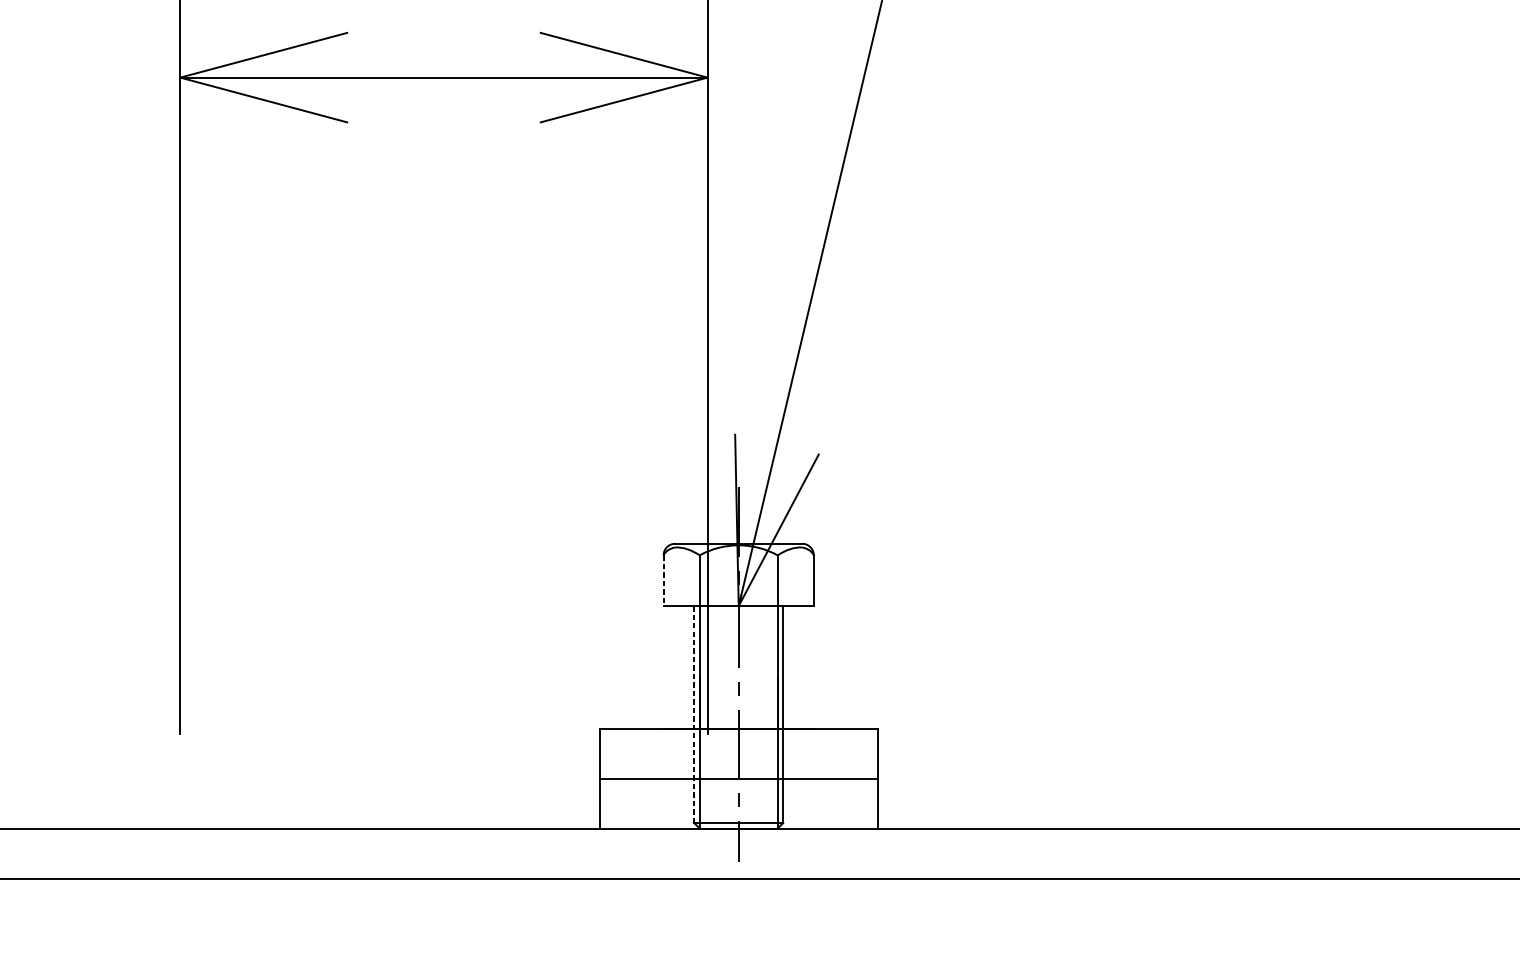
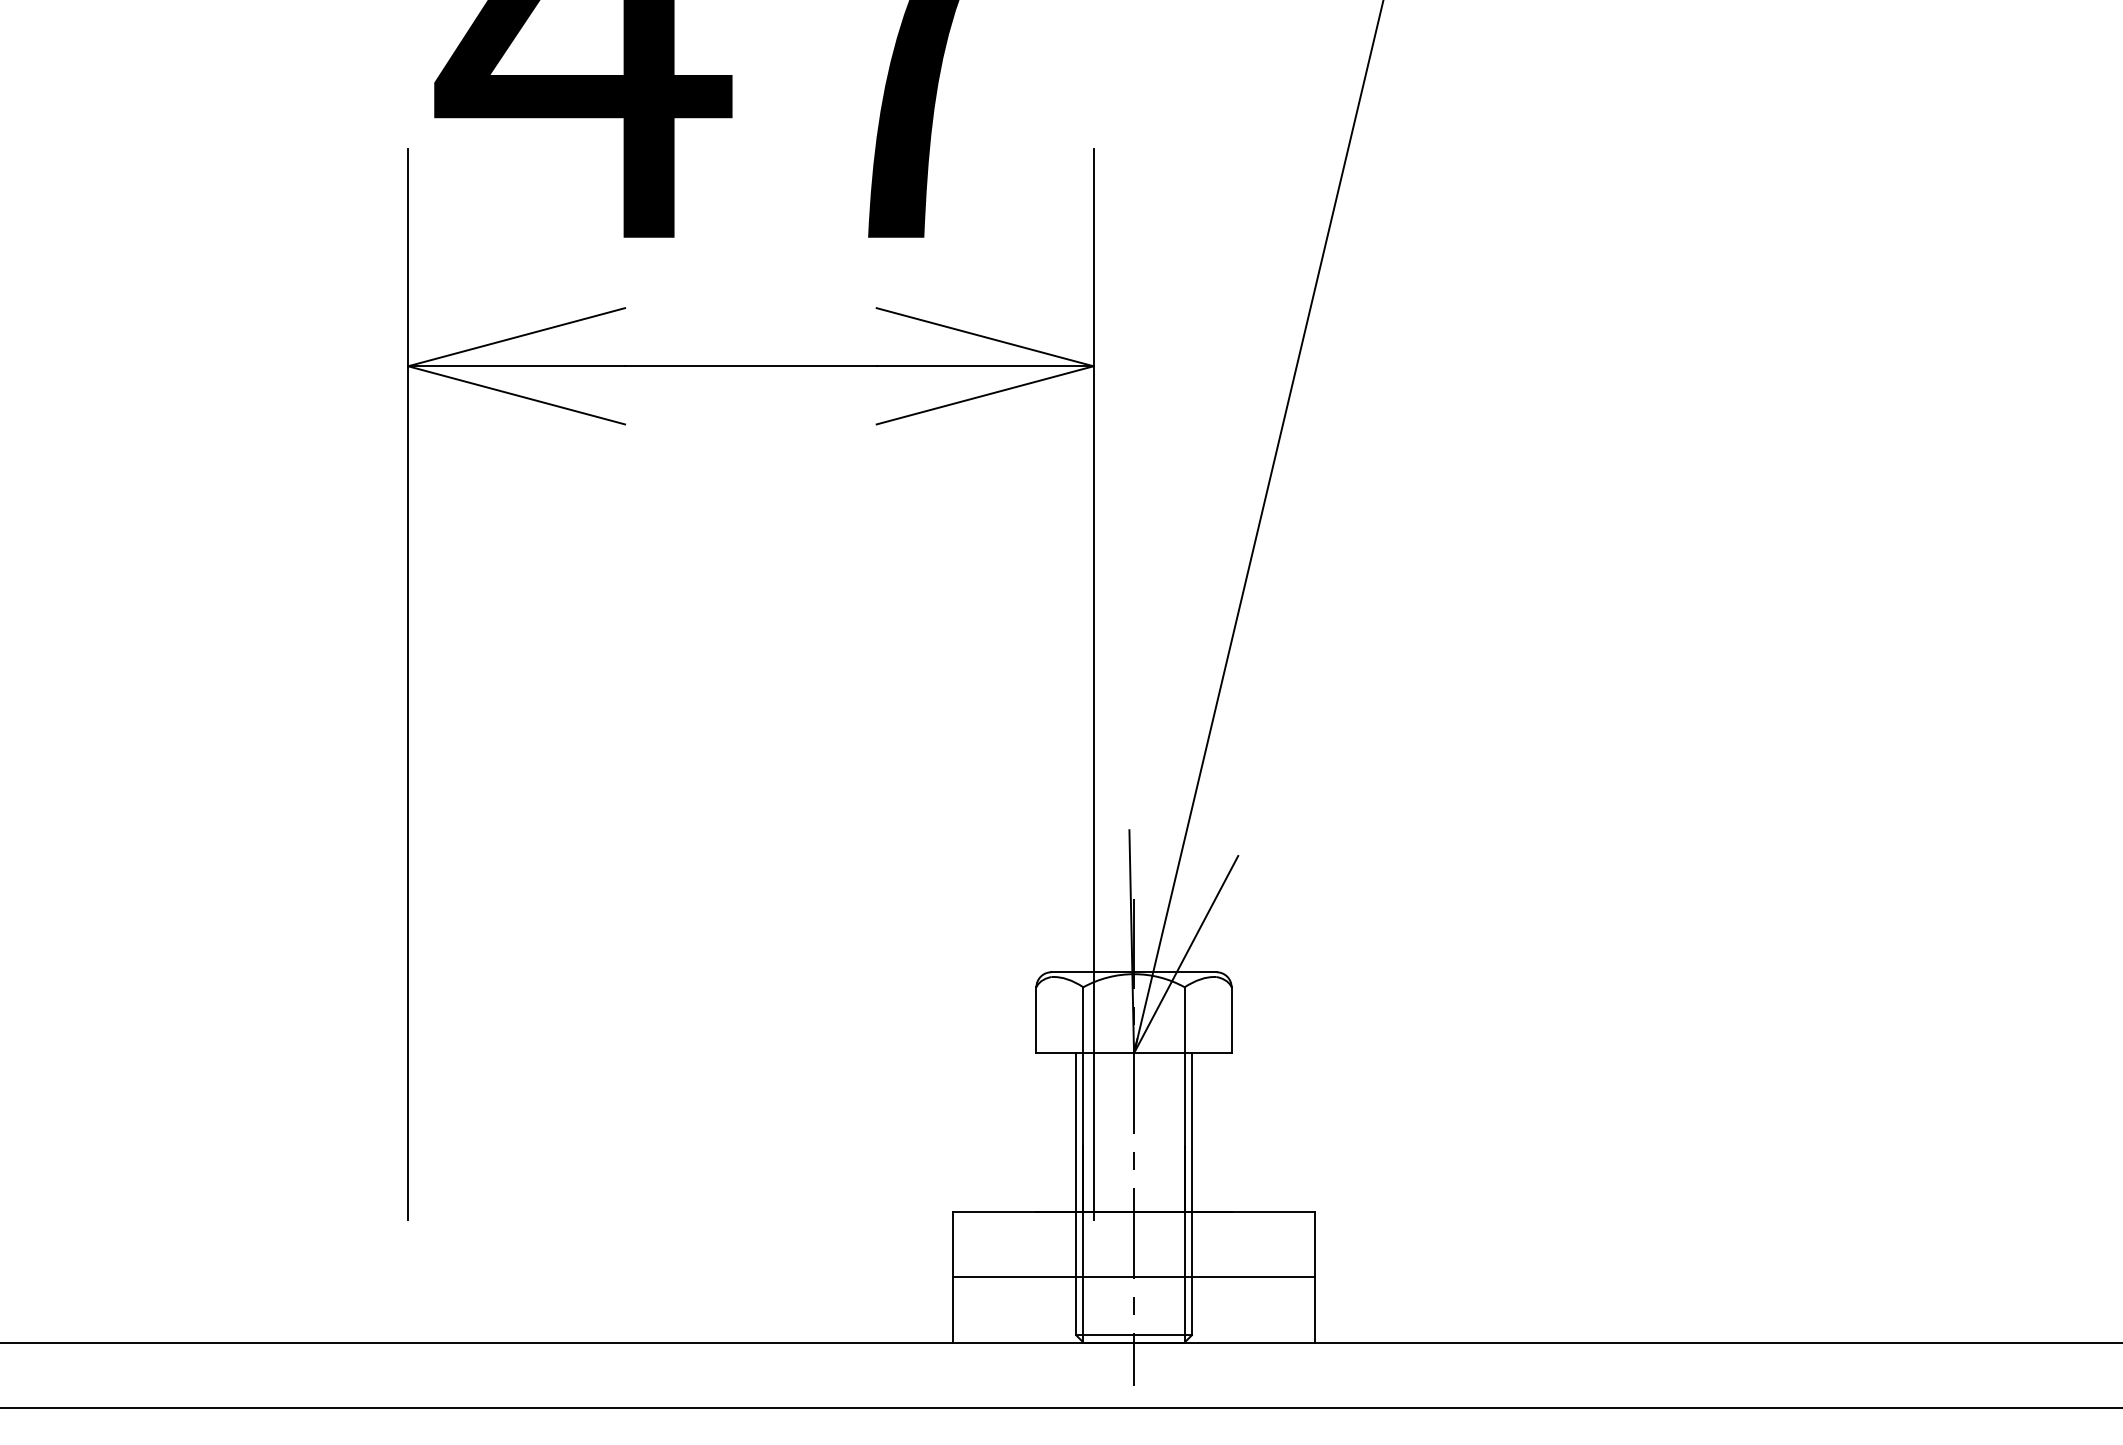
line: (663, 580) -> (1036, 1020), dashed -> solid
line: (694, 714) -> (1076, 1194), dashed -> solid

